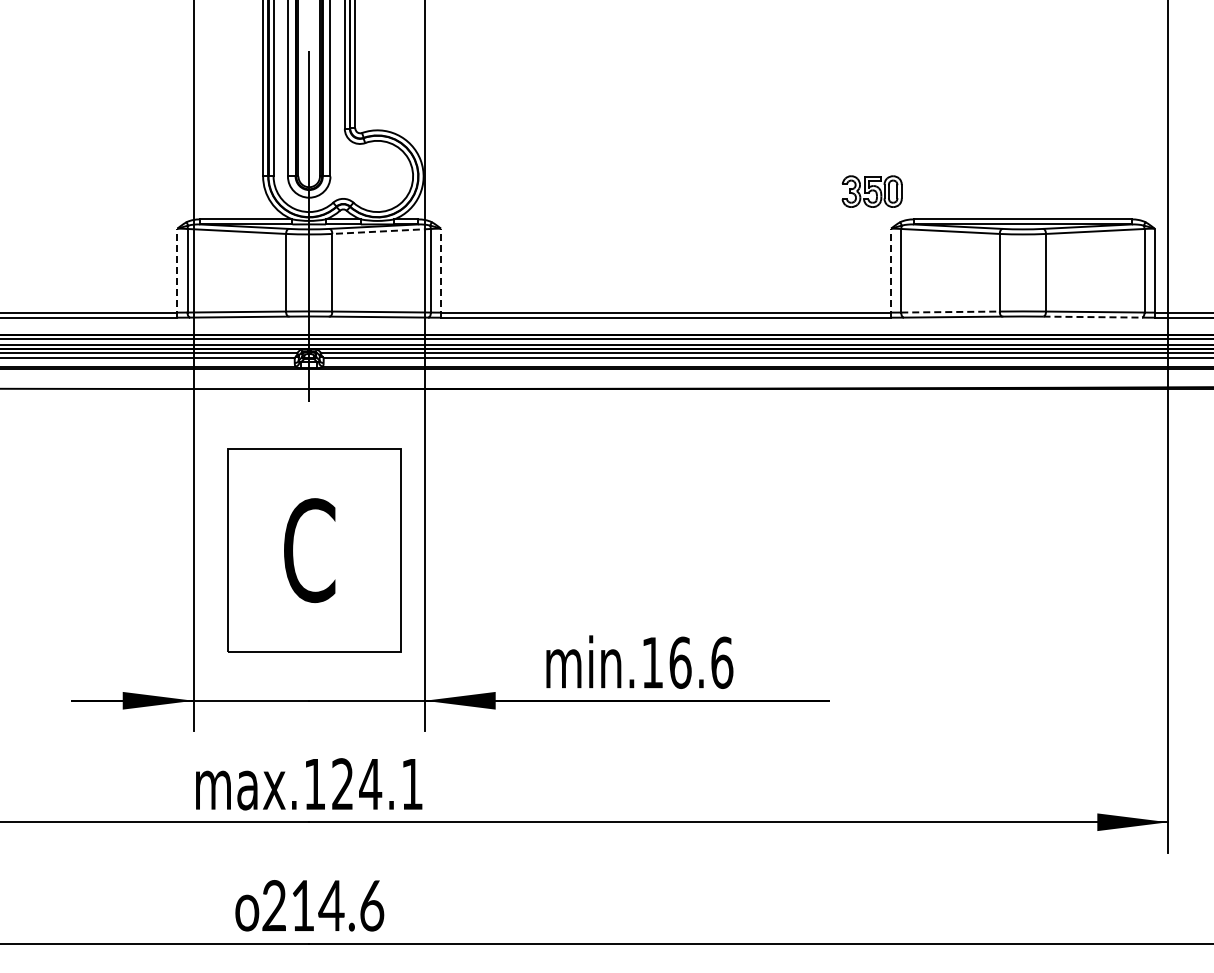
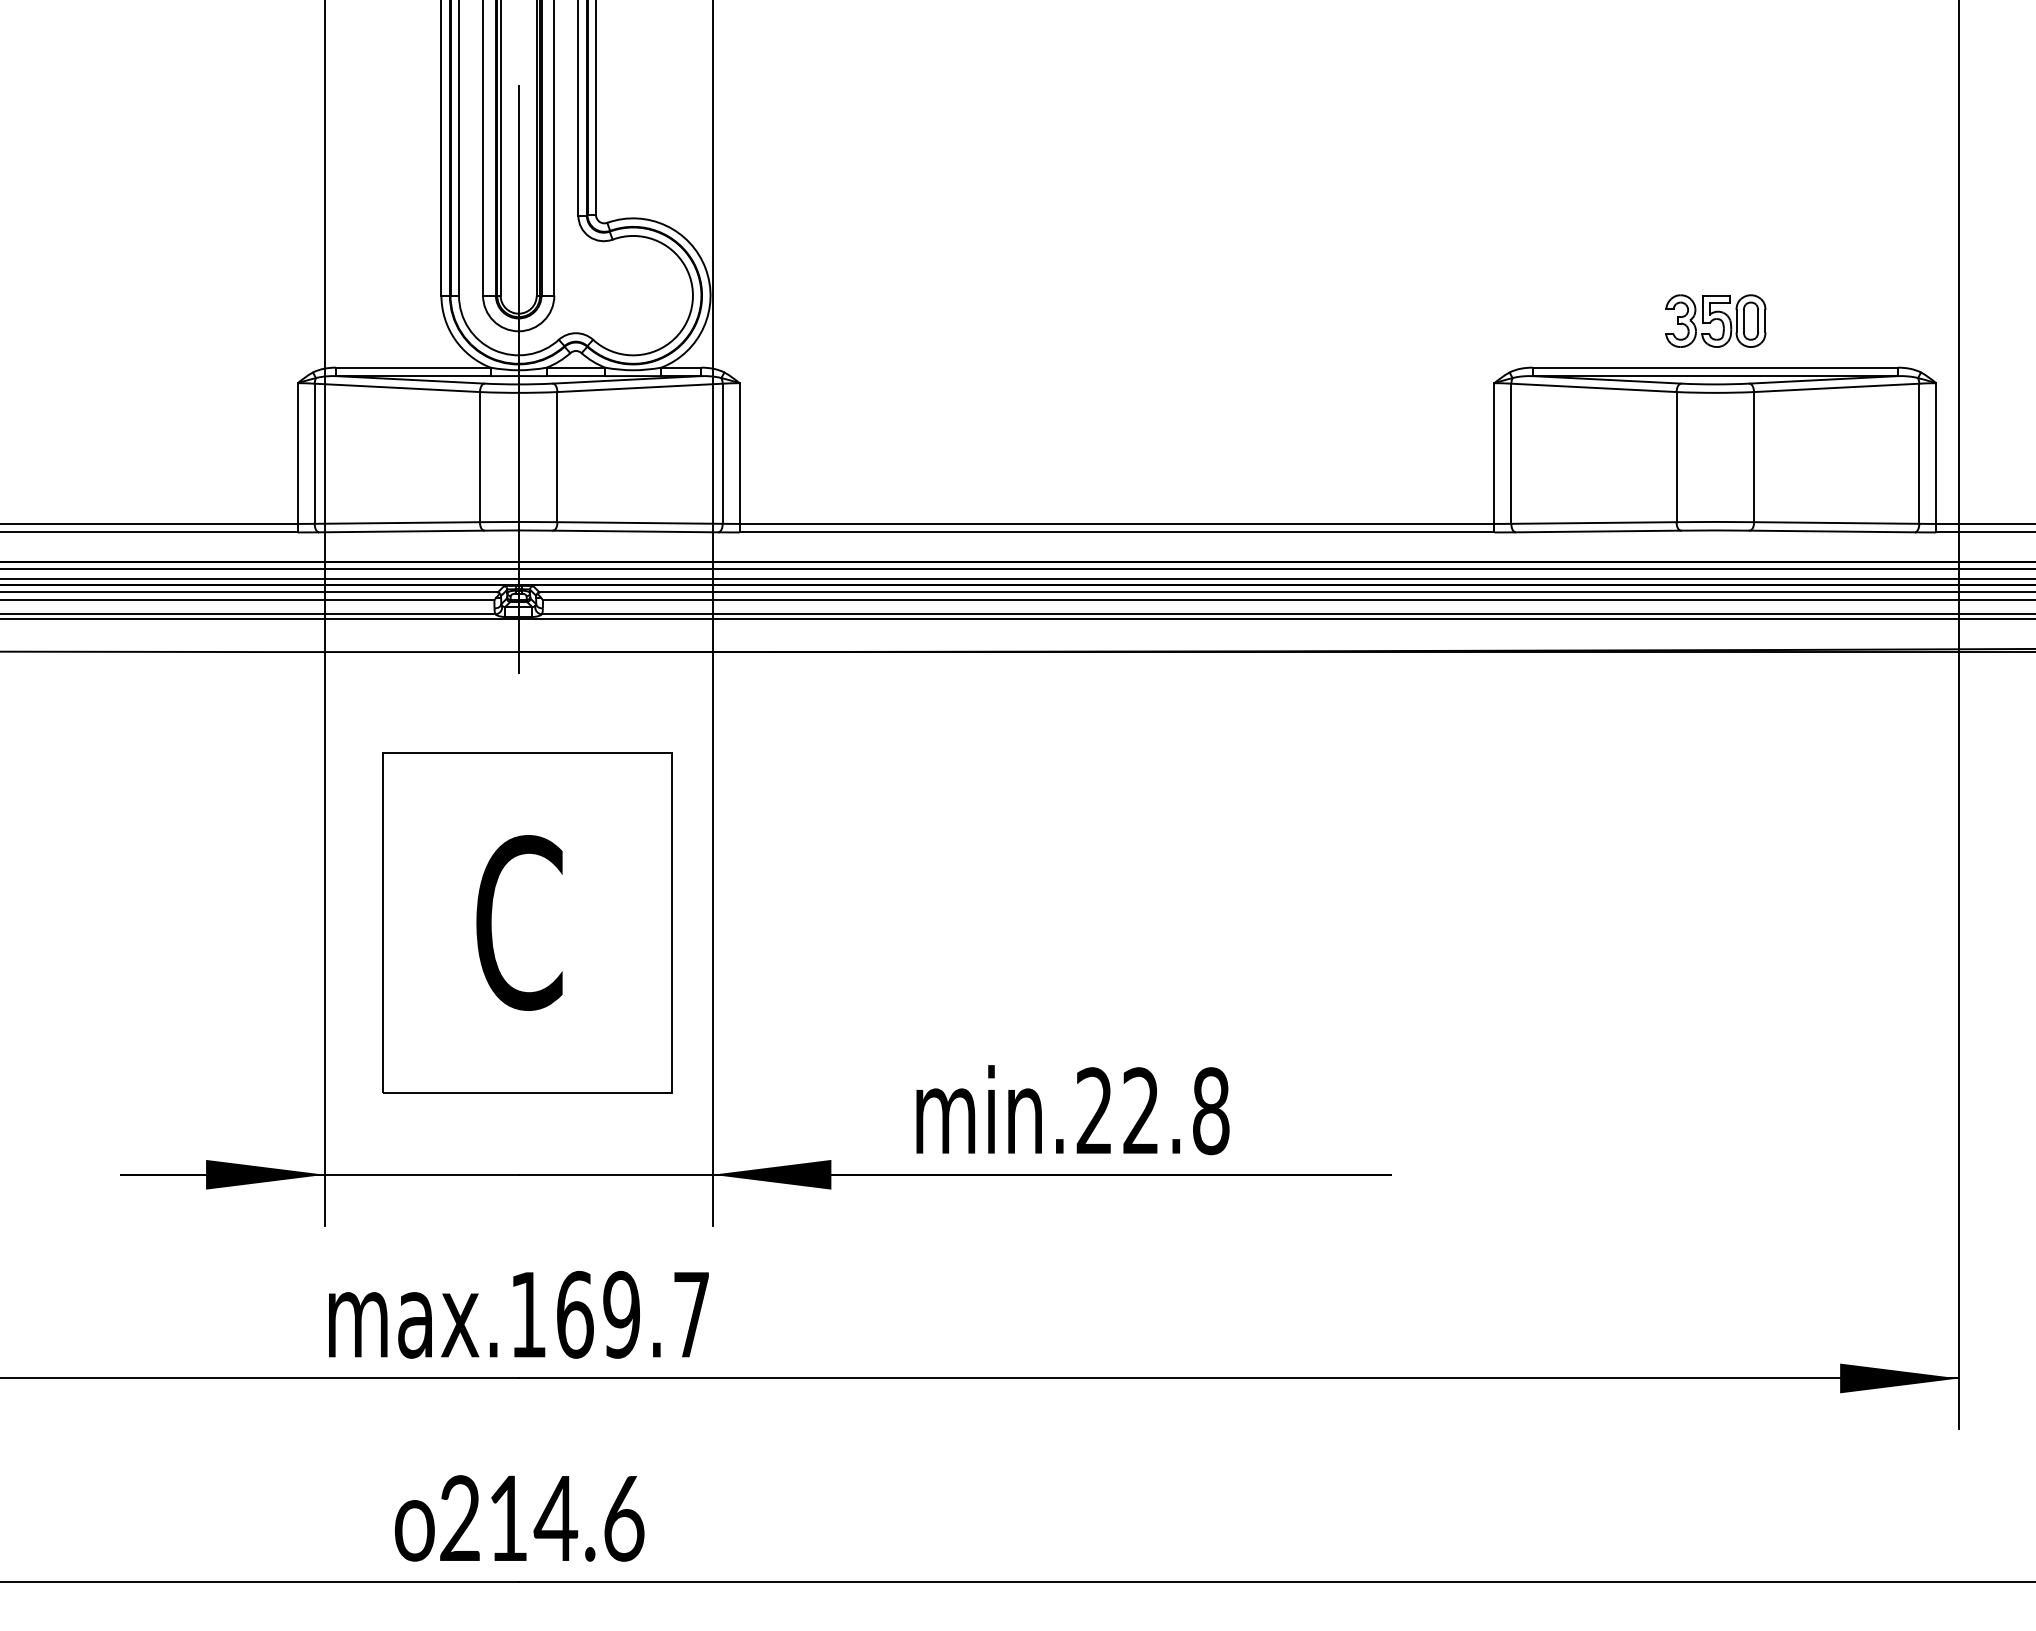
part: (871, 191) -> (1714, 320), moved
line: (381, 231) -> (639, 387), dashed -> solid
line: (177, 272) -> (297, 456), dashed -> solid
line: (440, 272) -> (738, 456), dashed -> solid
line: (891, 272) -> (1495, 456), dashed -> solid
line: (951, 312) -> (1595, 523), dashed -> solid
line: (1093, 317) -> (1833, 532), dashed -> solid
text: (687, 662) -> (1152, 1110), min.16.6 -> min.22.8
text: (377, 784) -> (633, 1315), max.124.1 -> max.169.7

